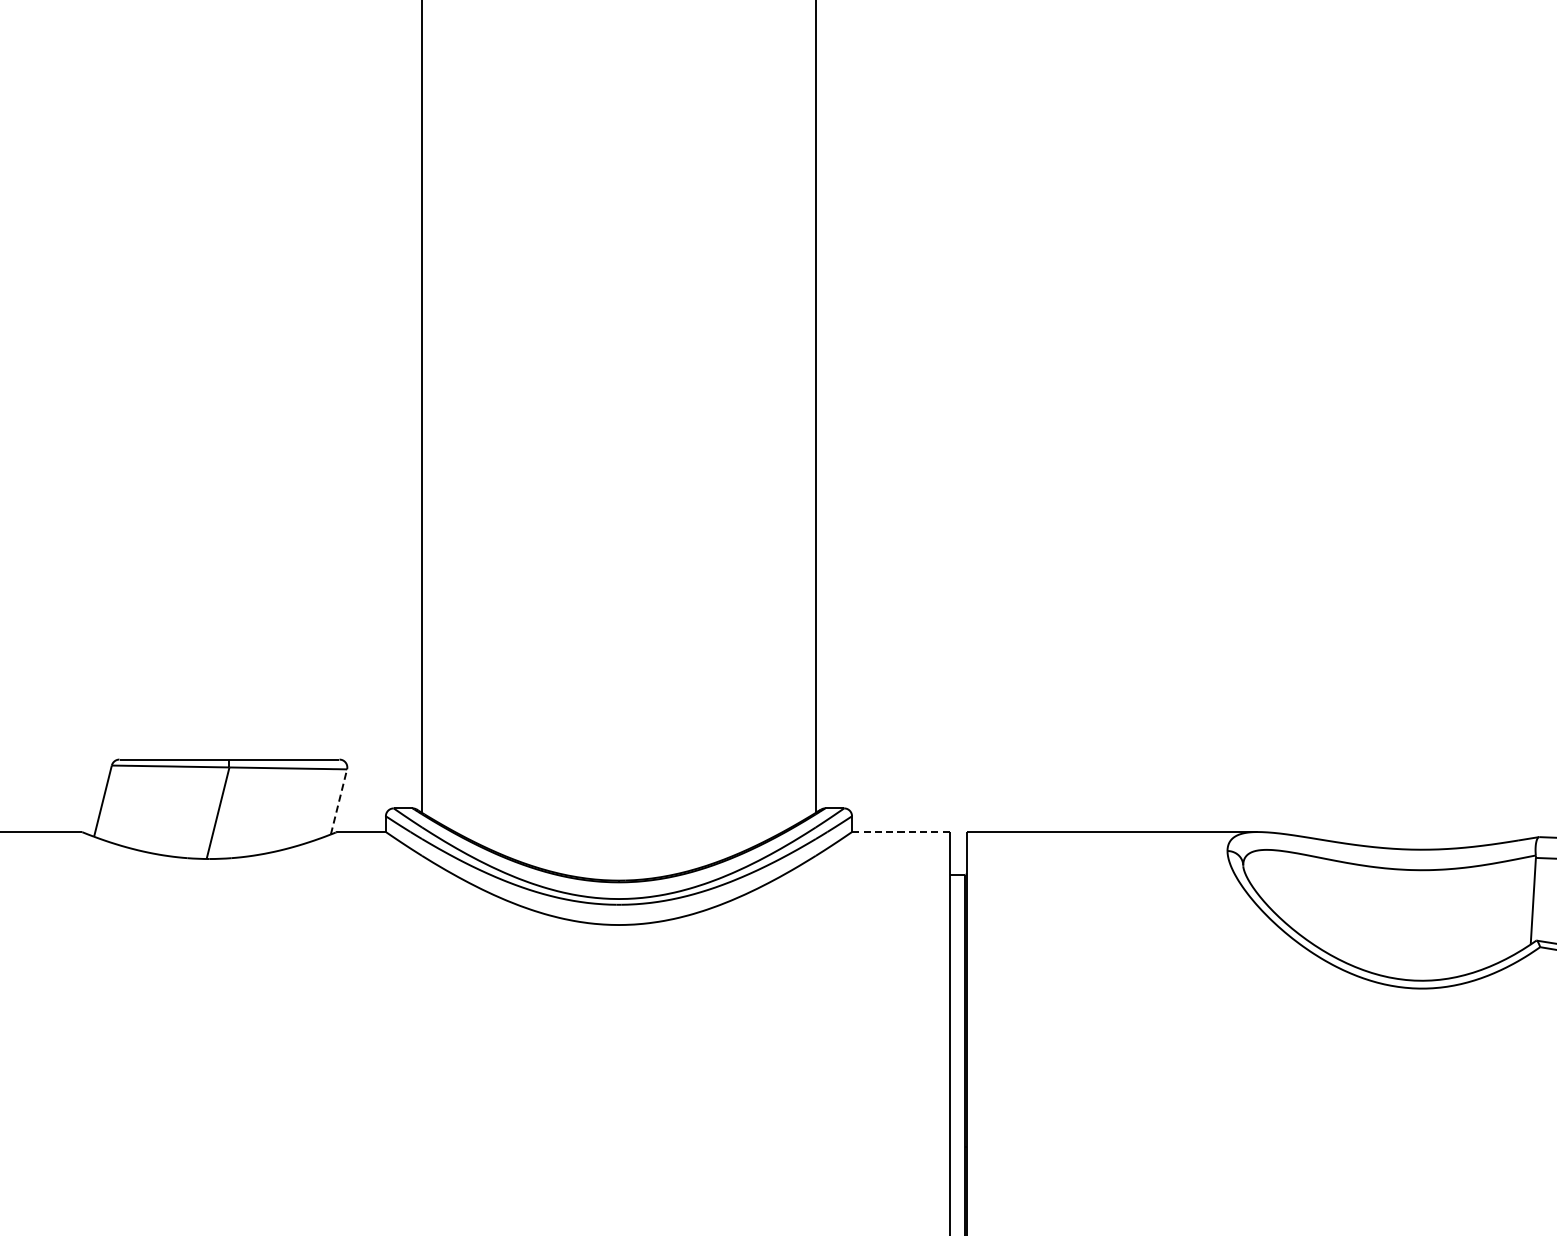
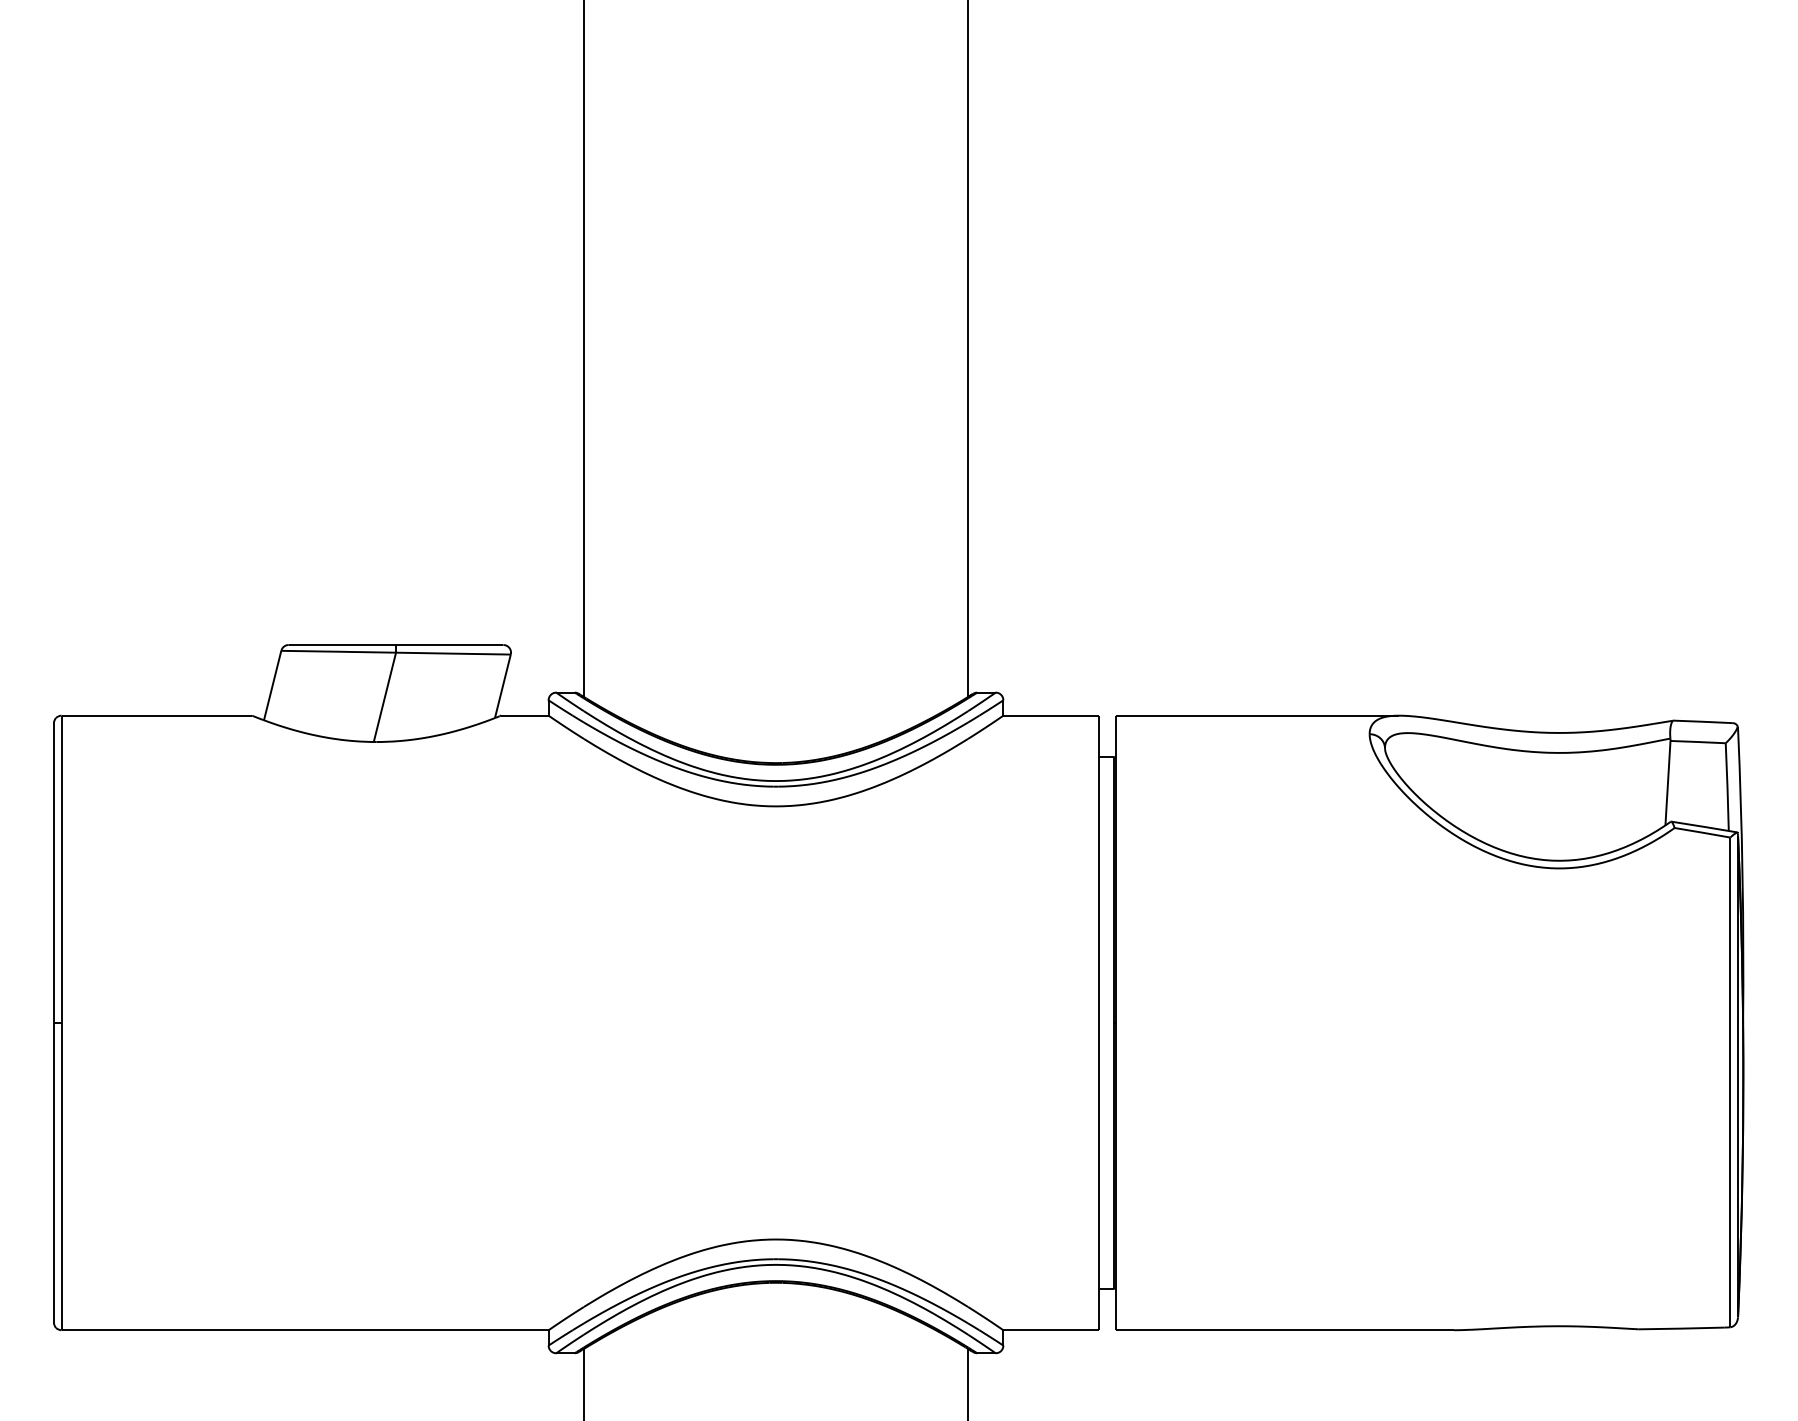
line: (338, 802) -> (502, 686), dashed -> solid
line: (901, 831) -> (1051, 715), dashed -> solid

